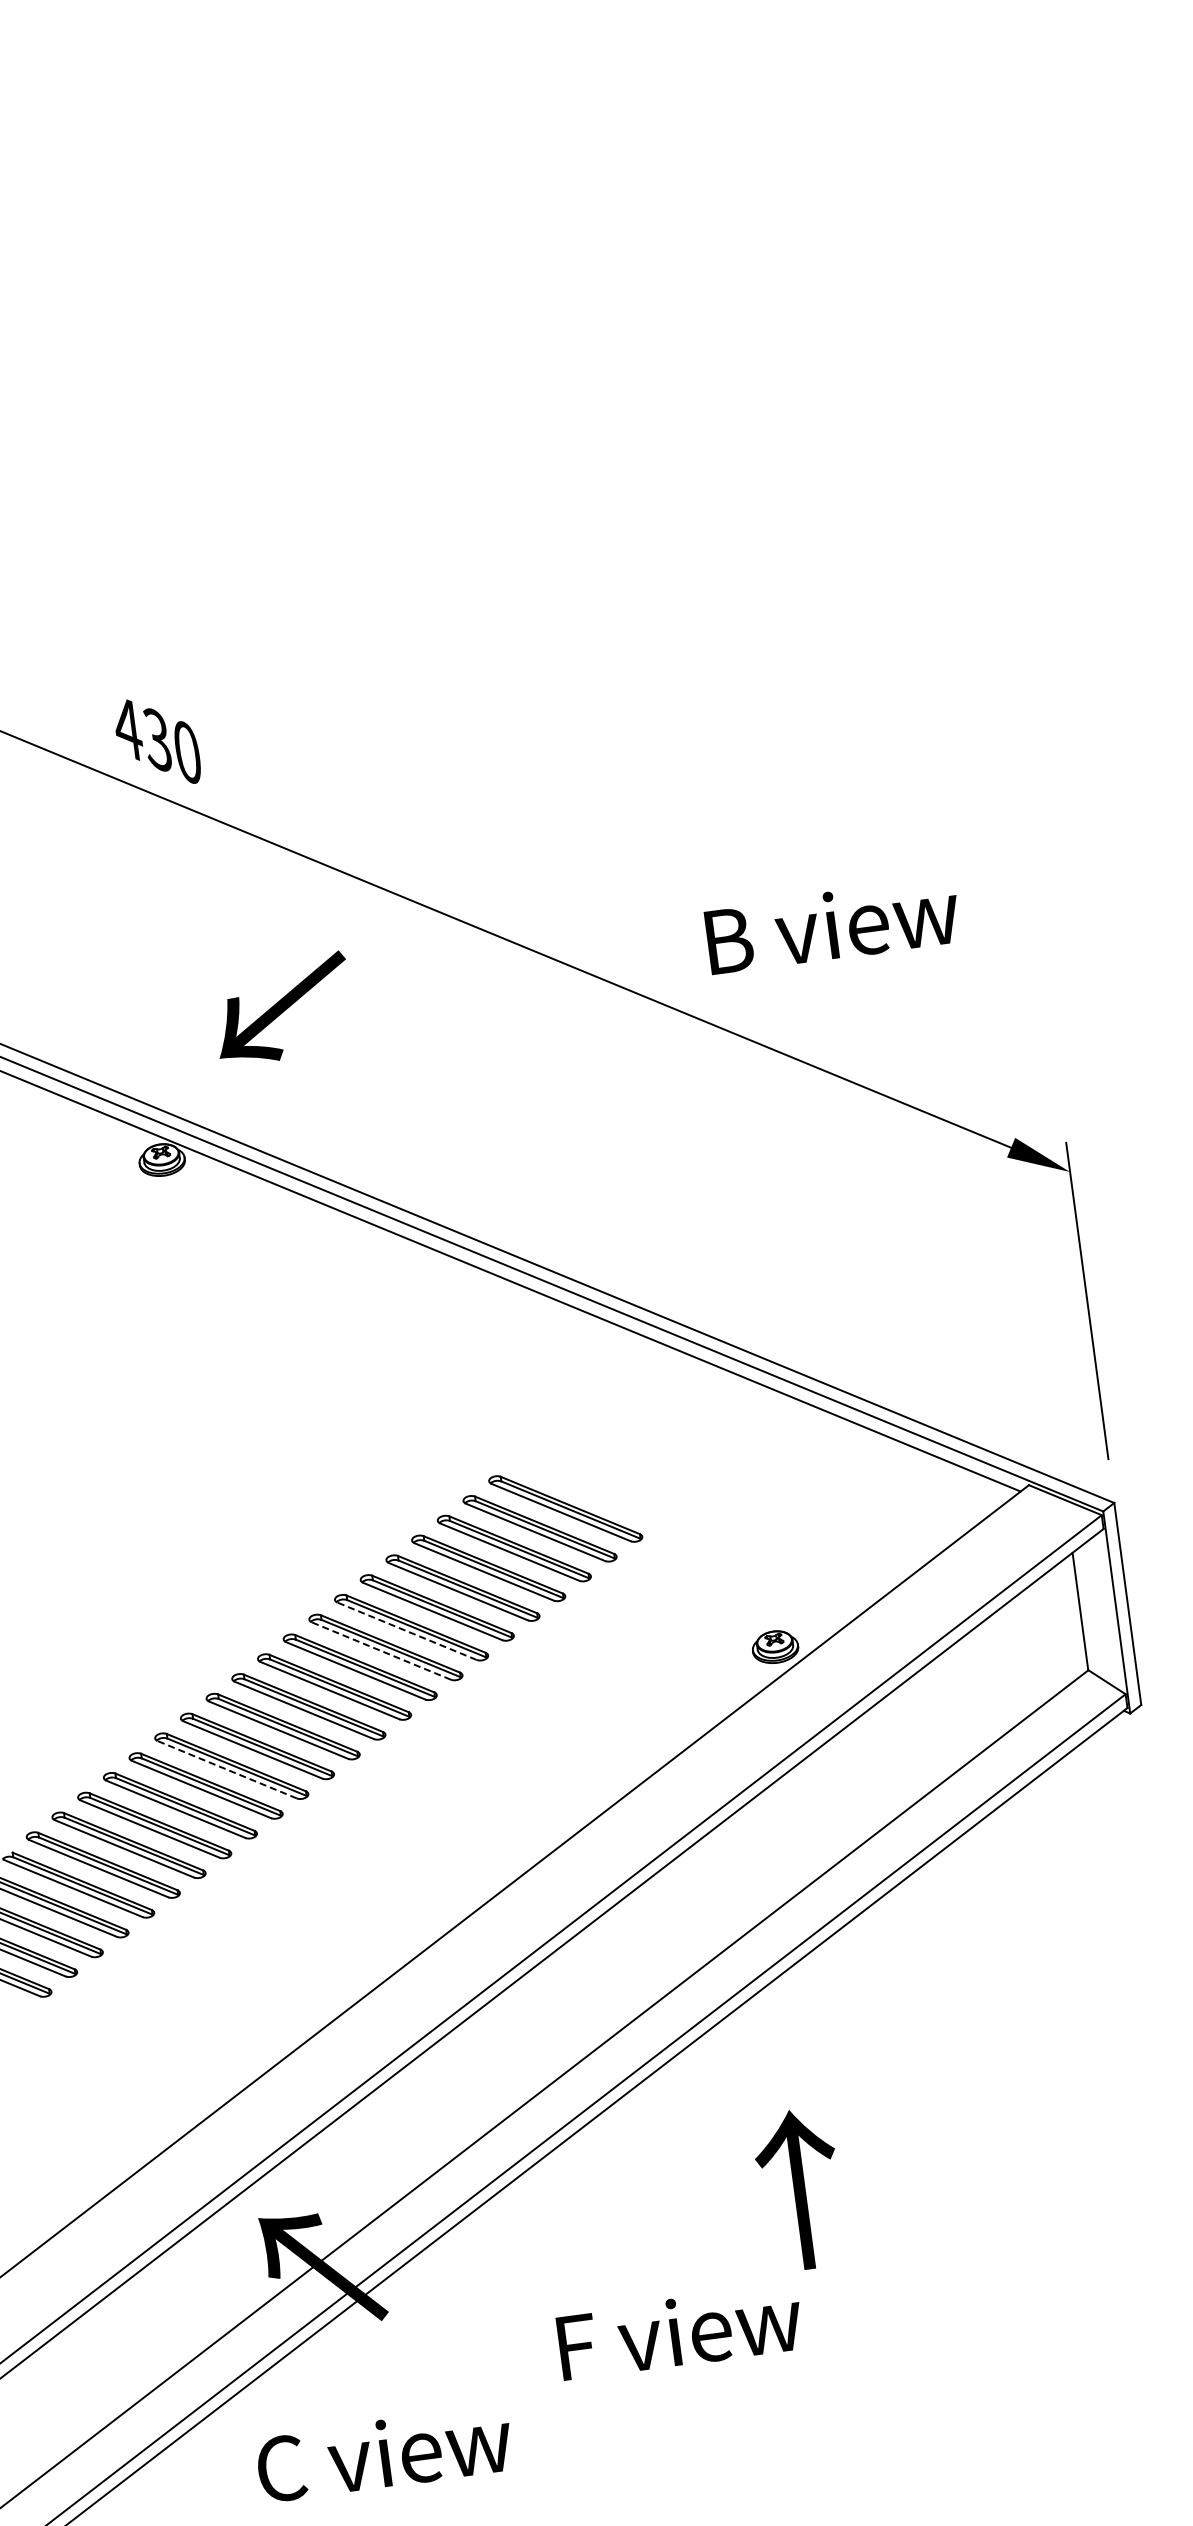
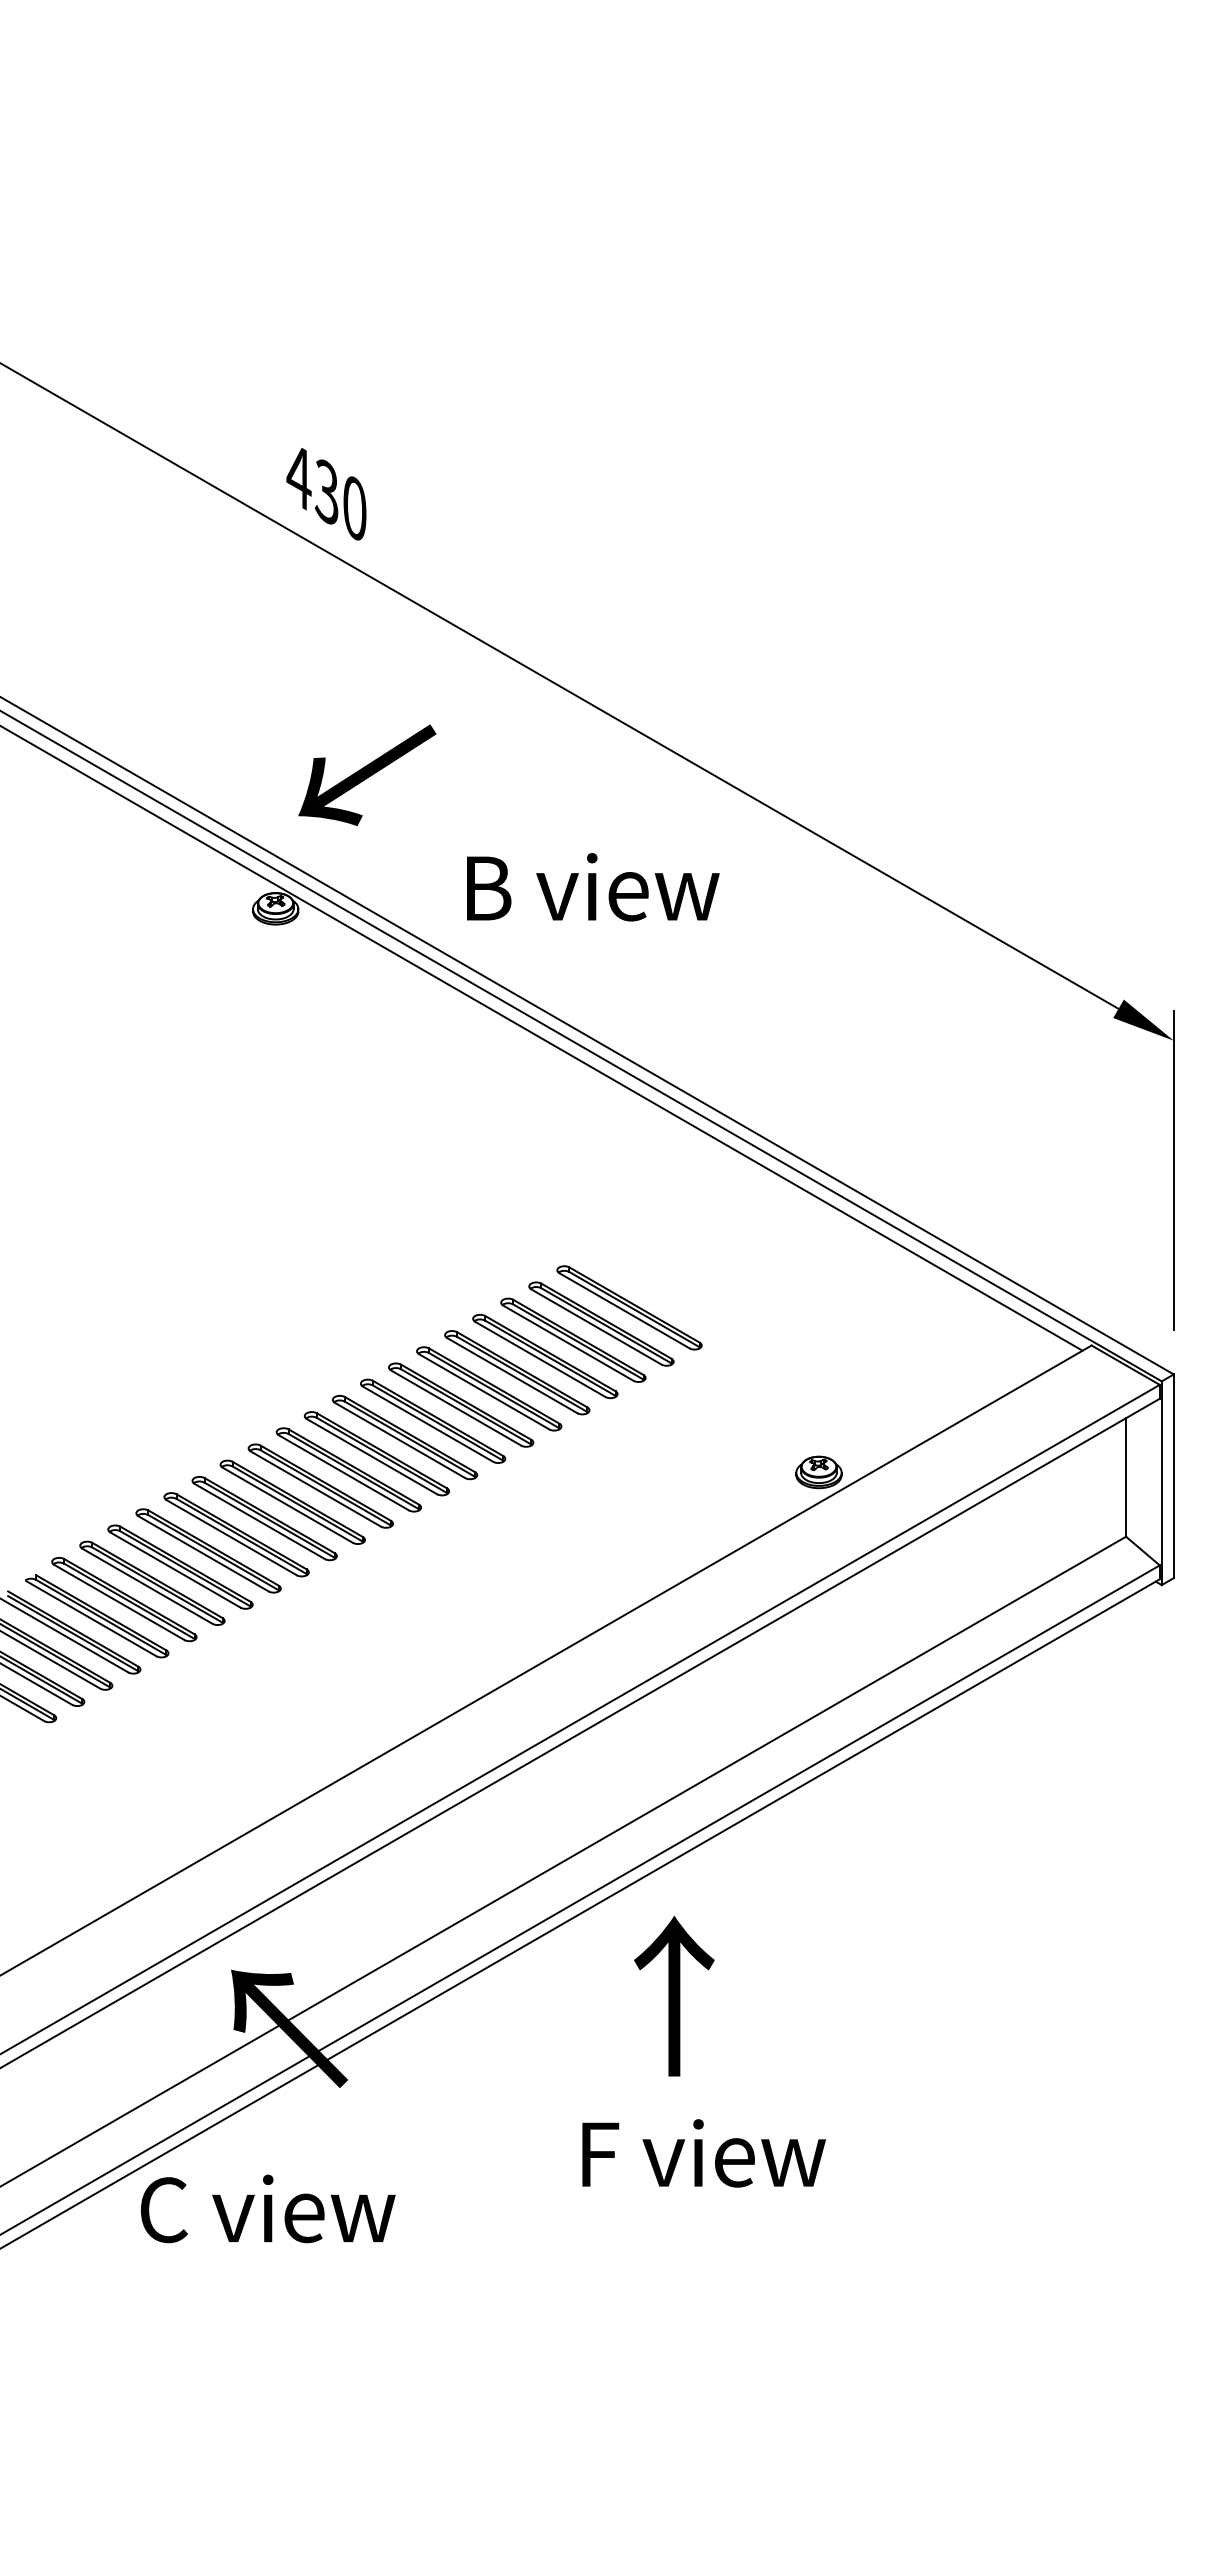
text: (833, 925) -> (593, 887), moved
text: (282, 1008) -> (367, 774), moved
line: (406, 1630) -> (455, 1407), dashed -> solid
line: (380, 1650) -> (427, 1423), dashed -> solid
line: (227, 1769) -> (259, 1521), dashed -> solid
text: (799, 2188) -> (674, 1995), moved
text: (679, 2332) -> (703, 2153), moved
text: (384, 2453) -> (268, 2208), moved

